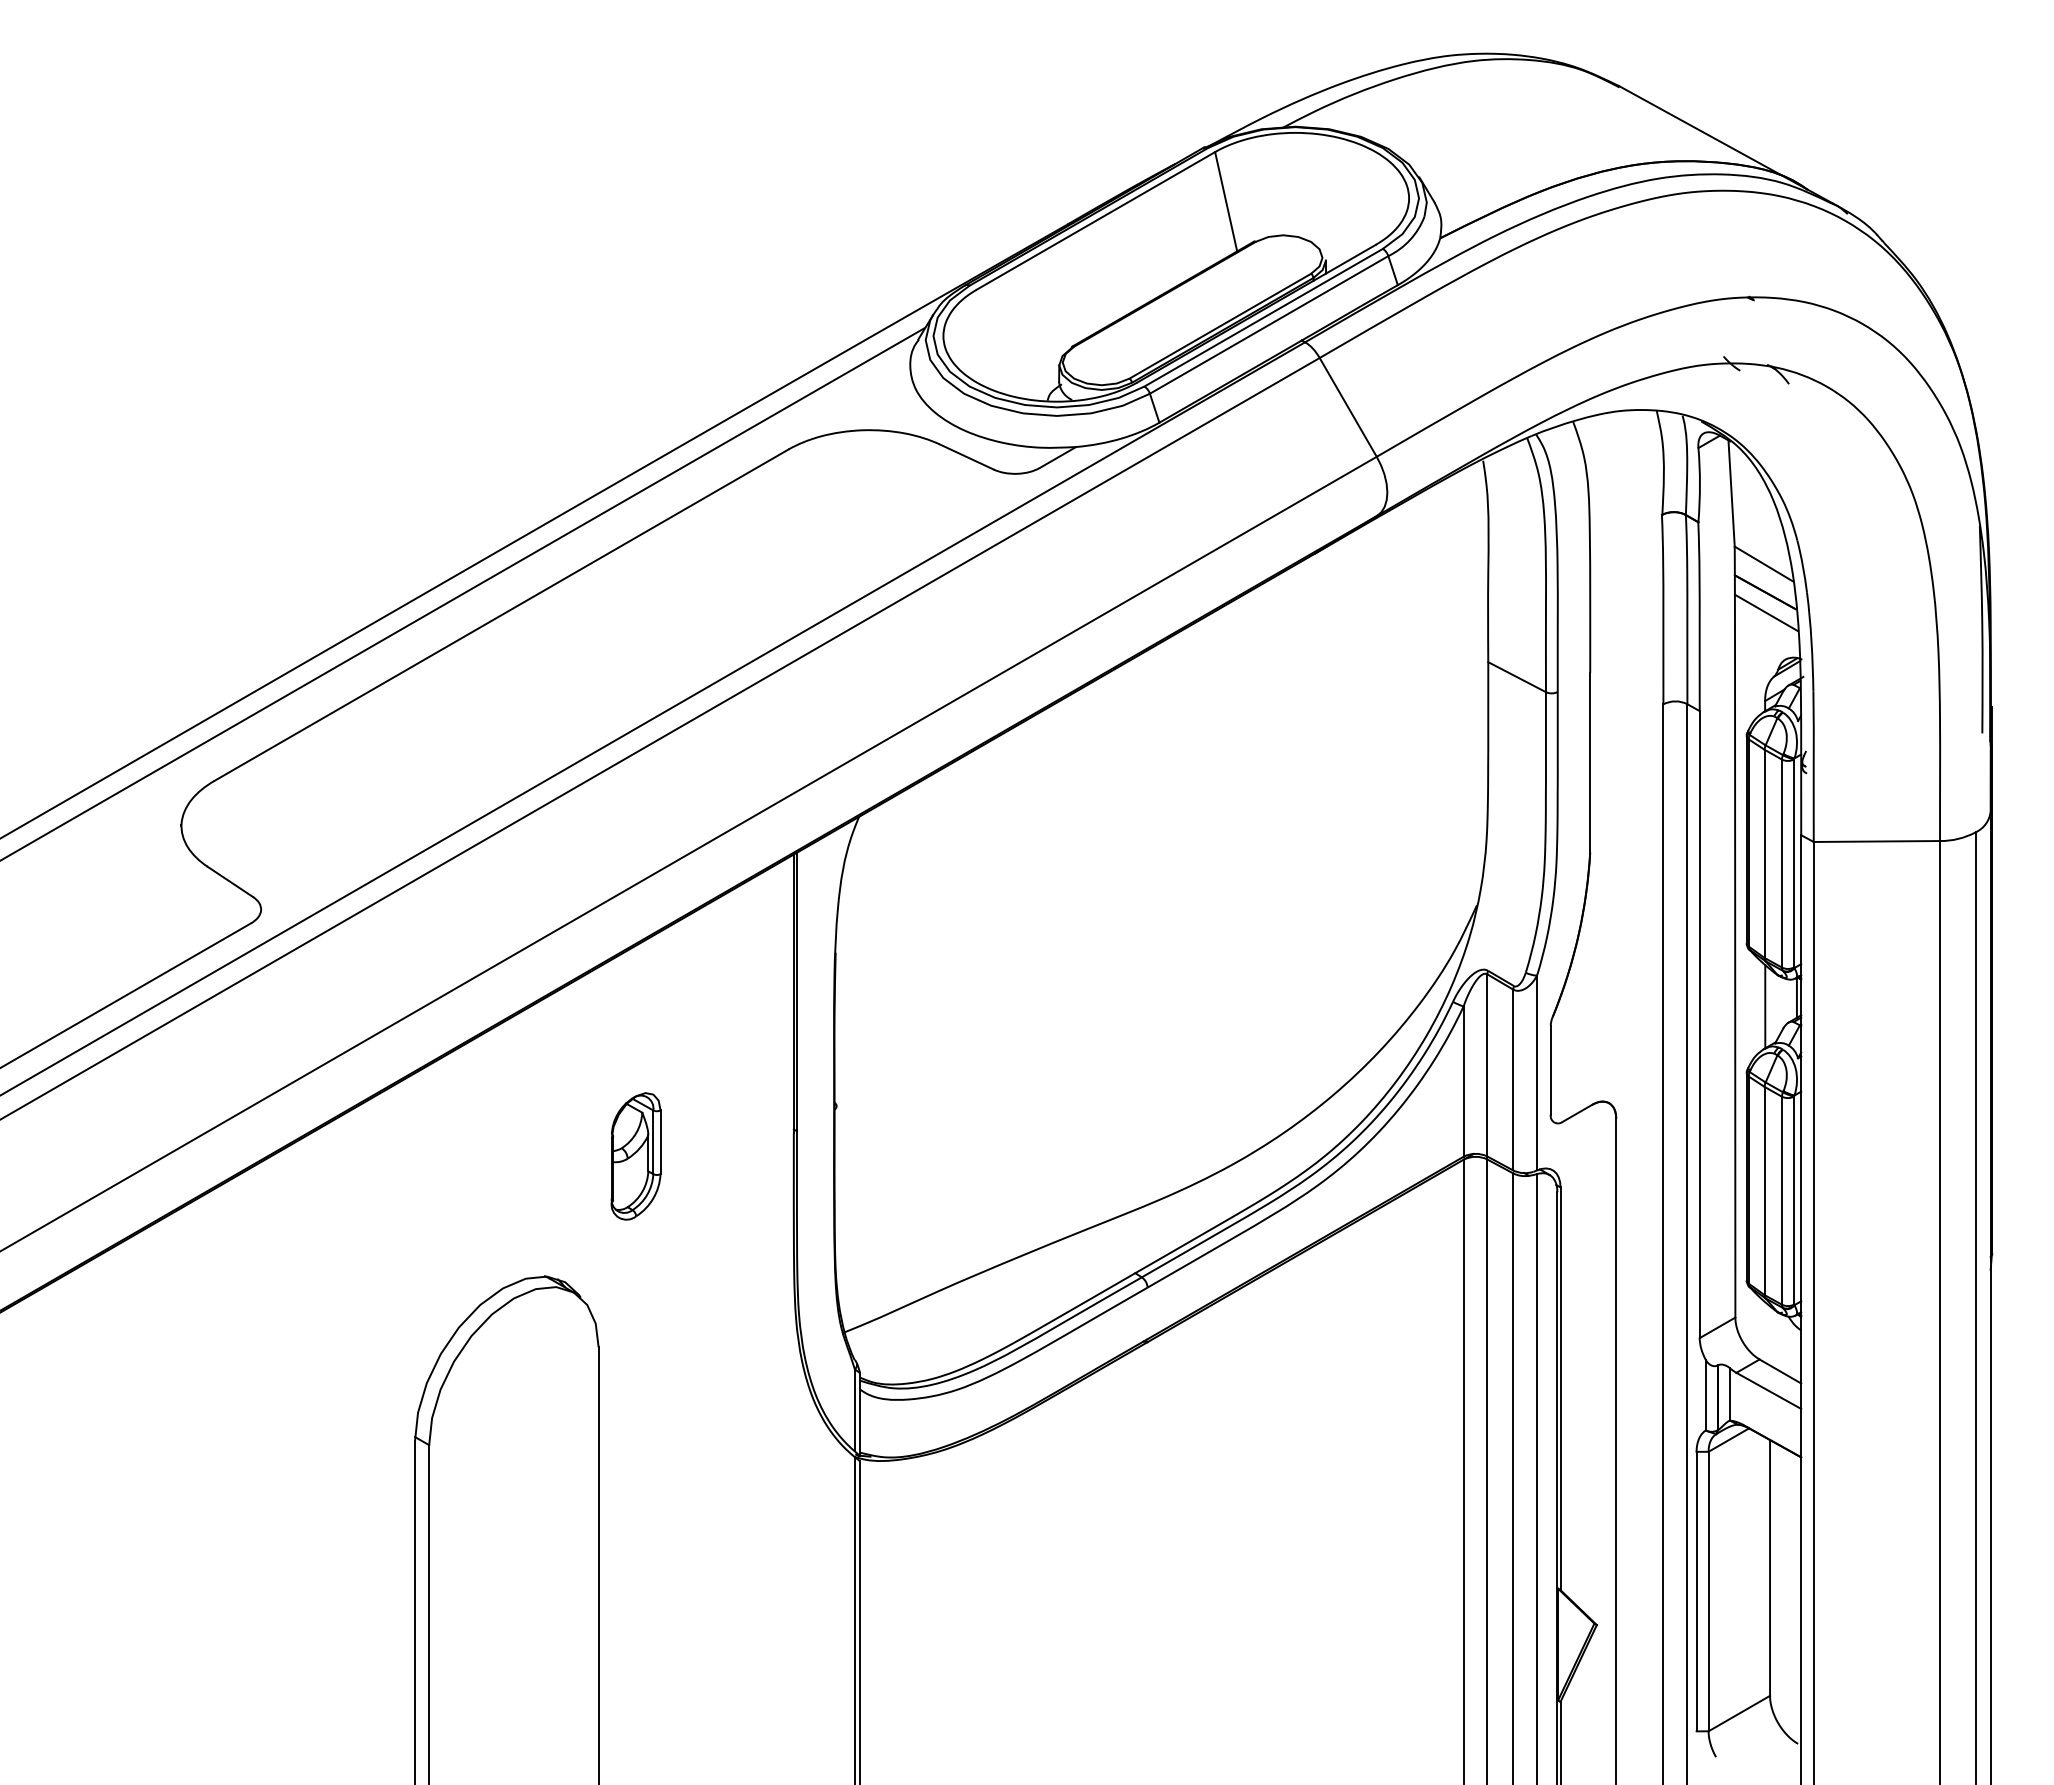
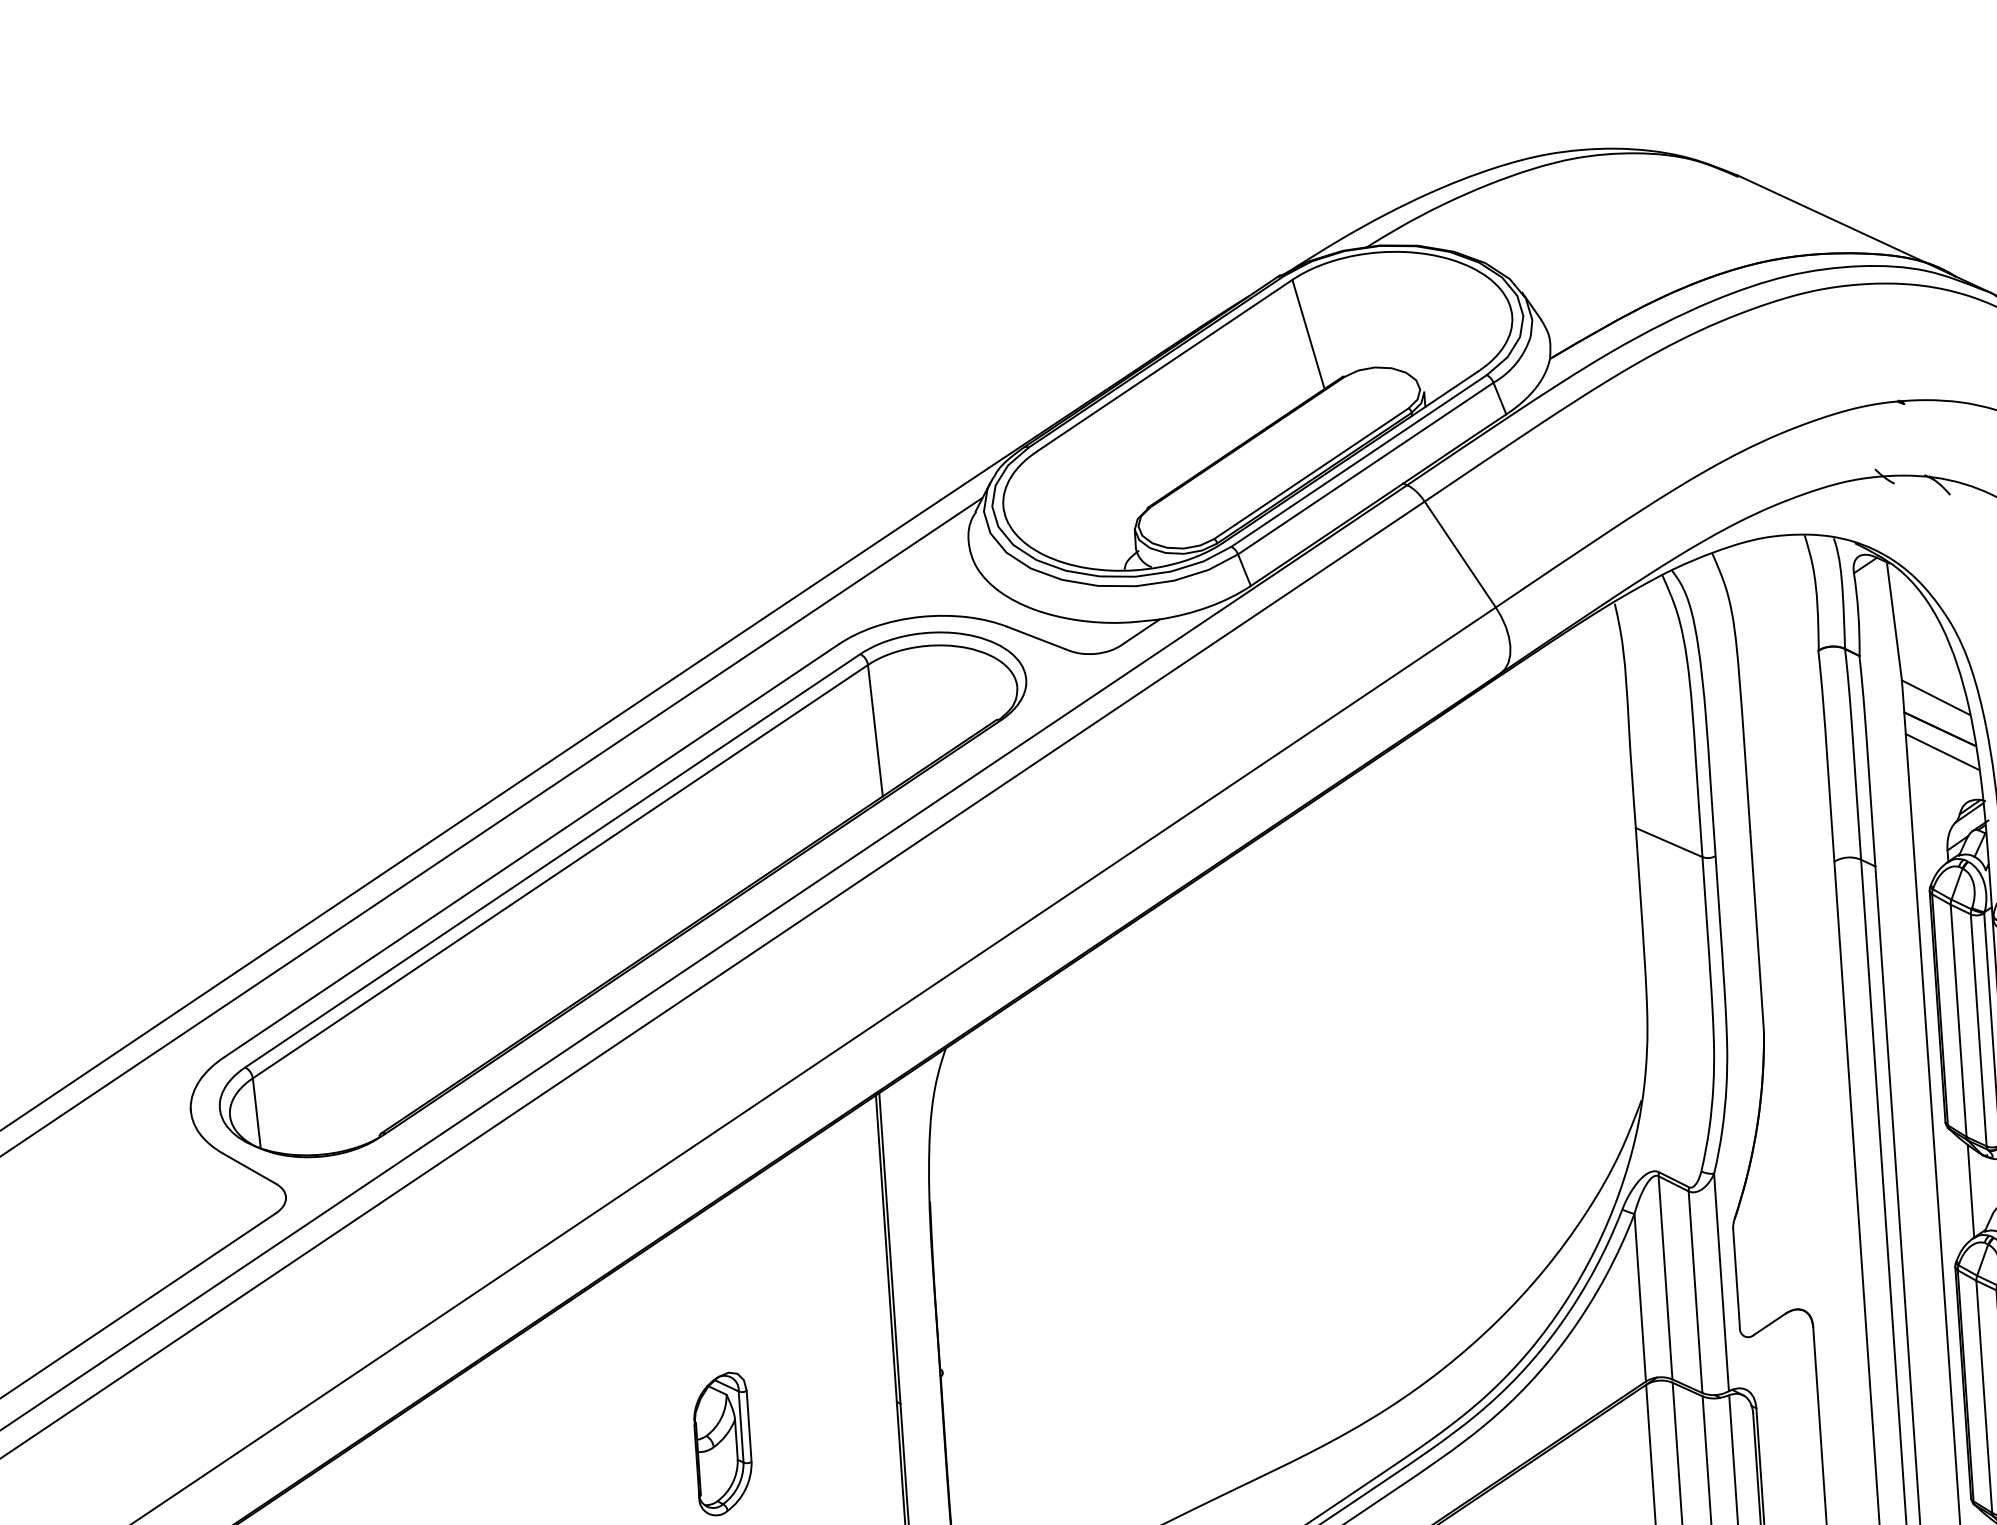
part: (580, 660) -> (623, 895), added

